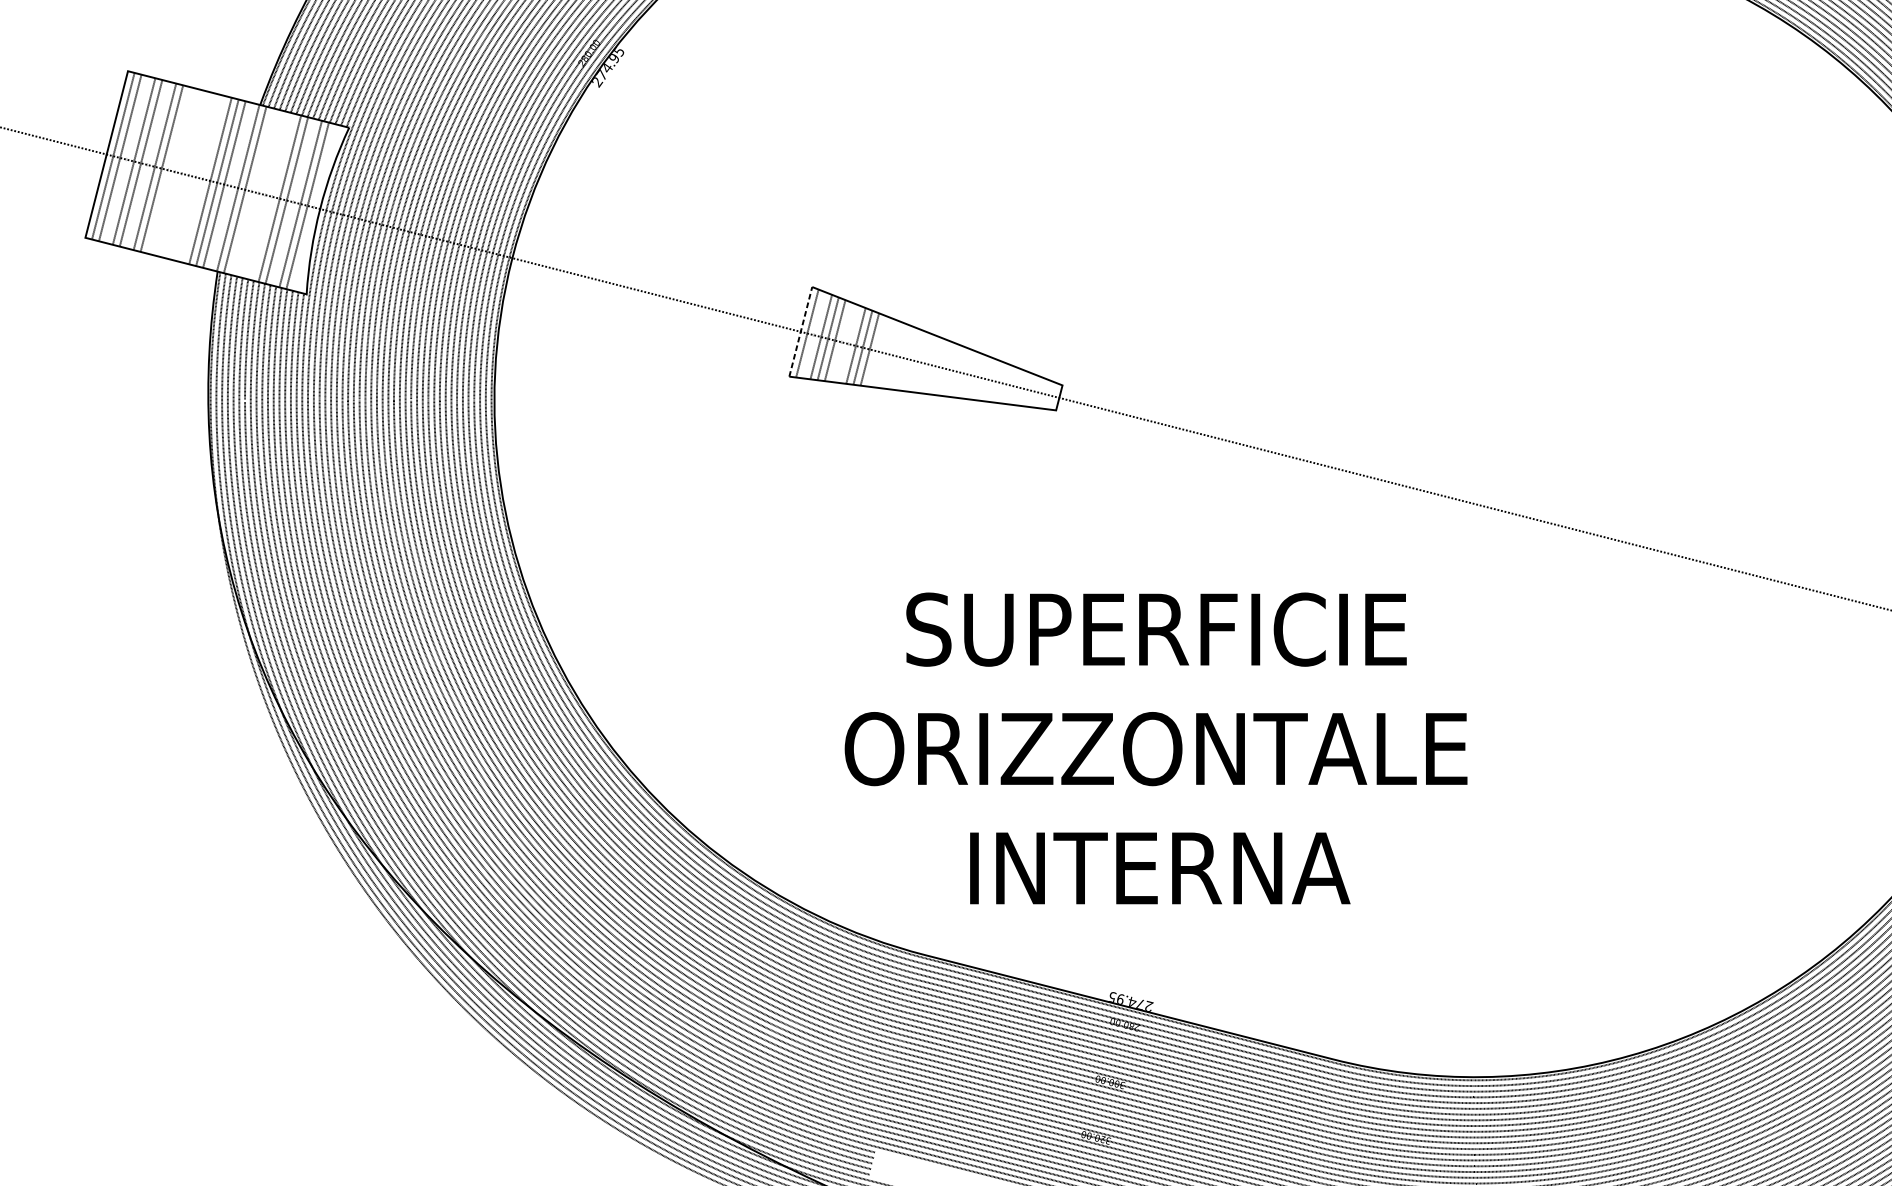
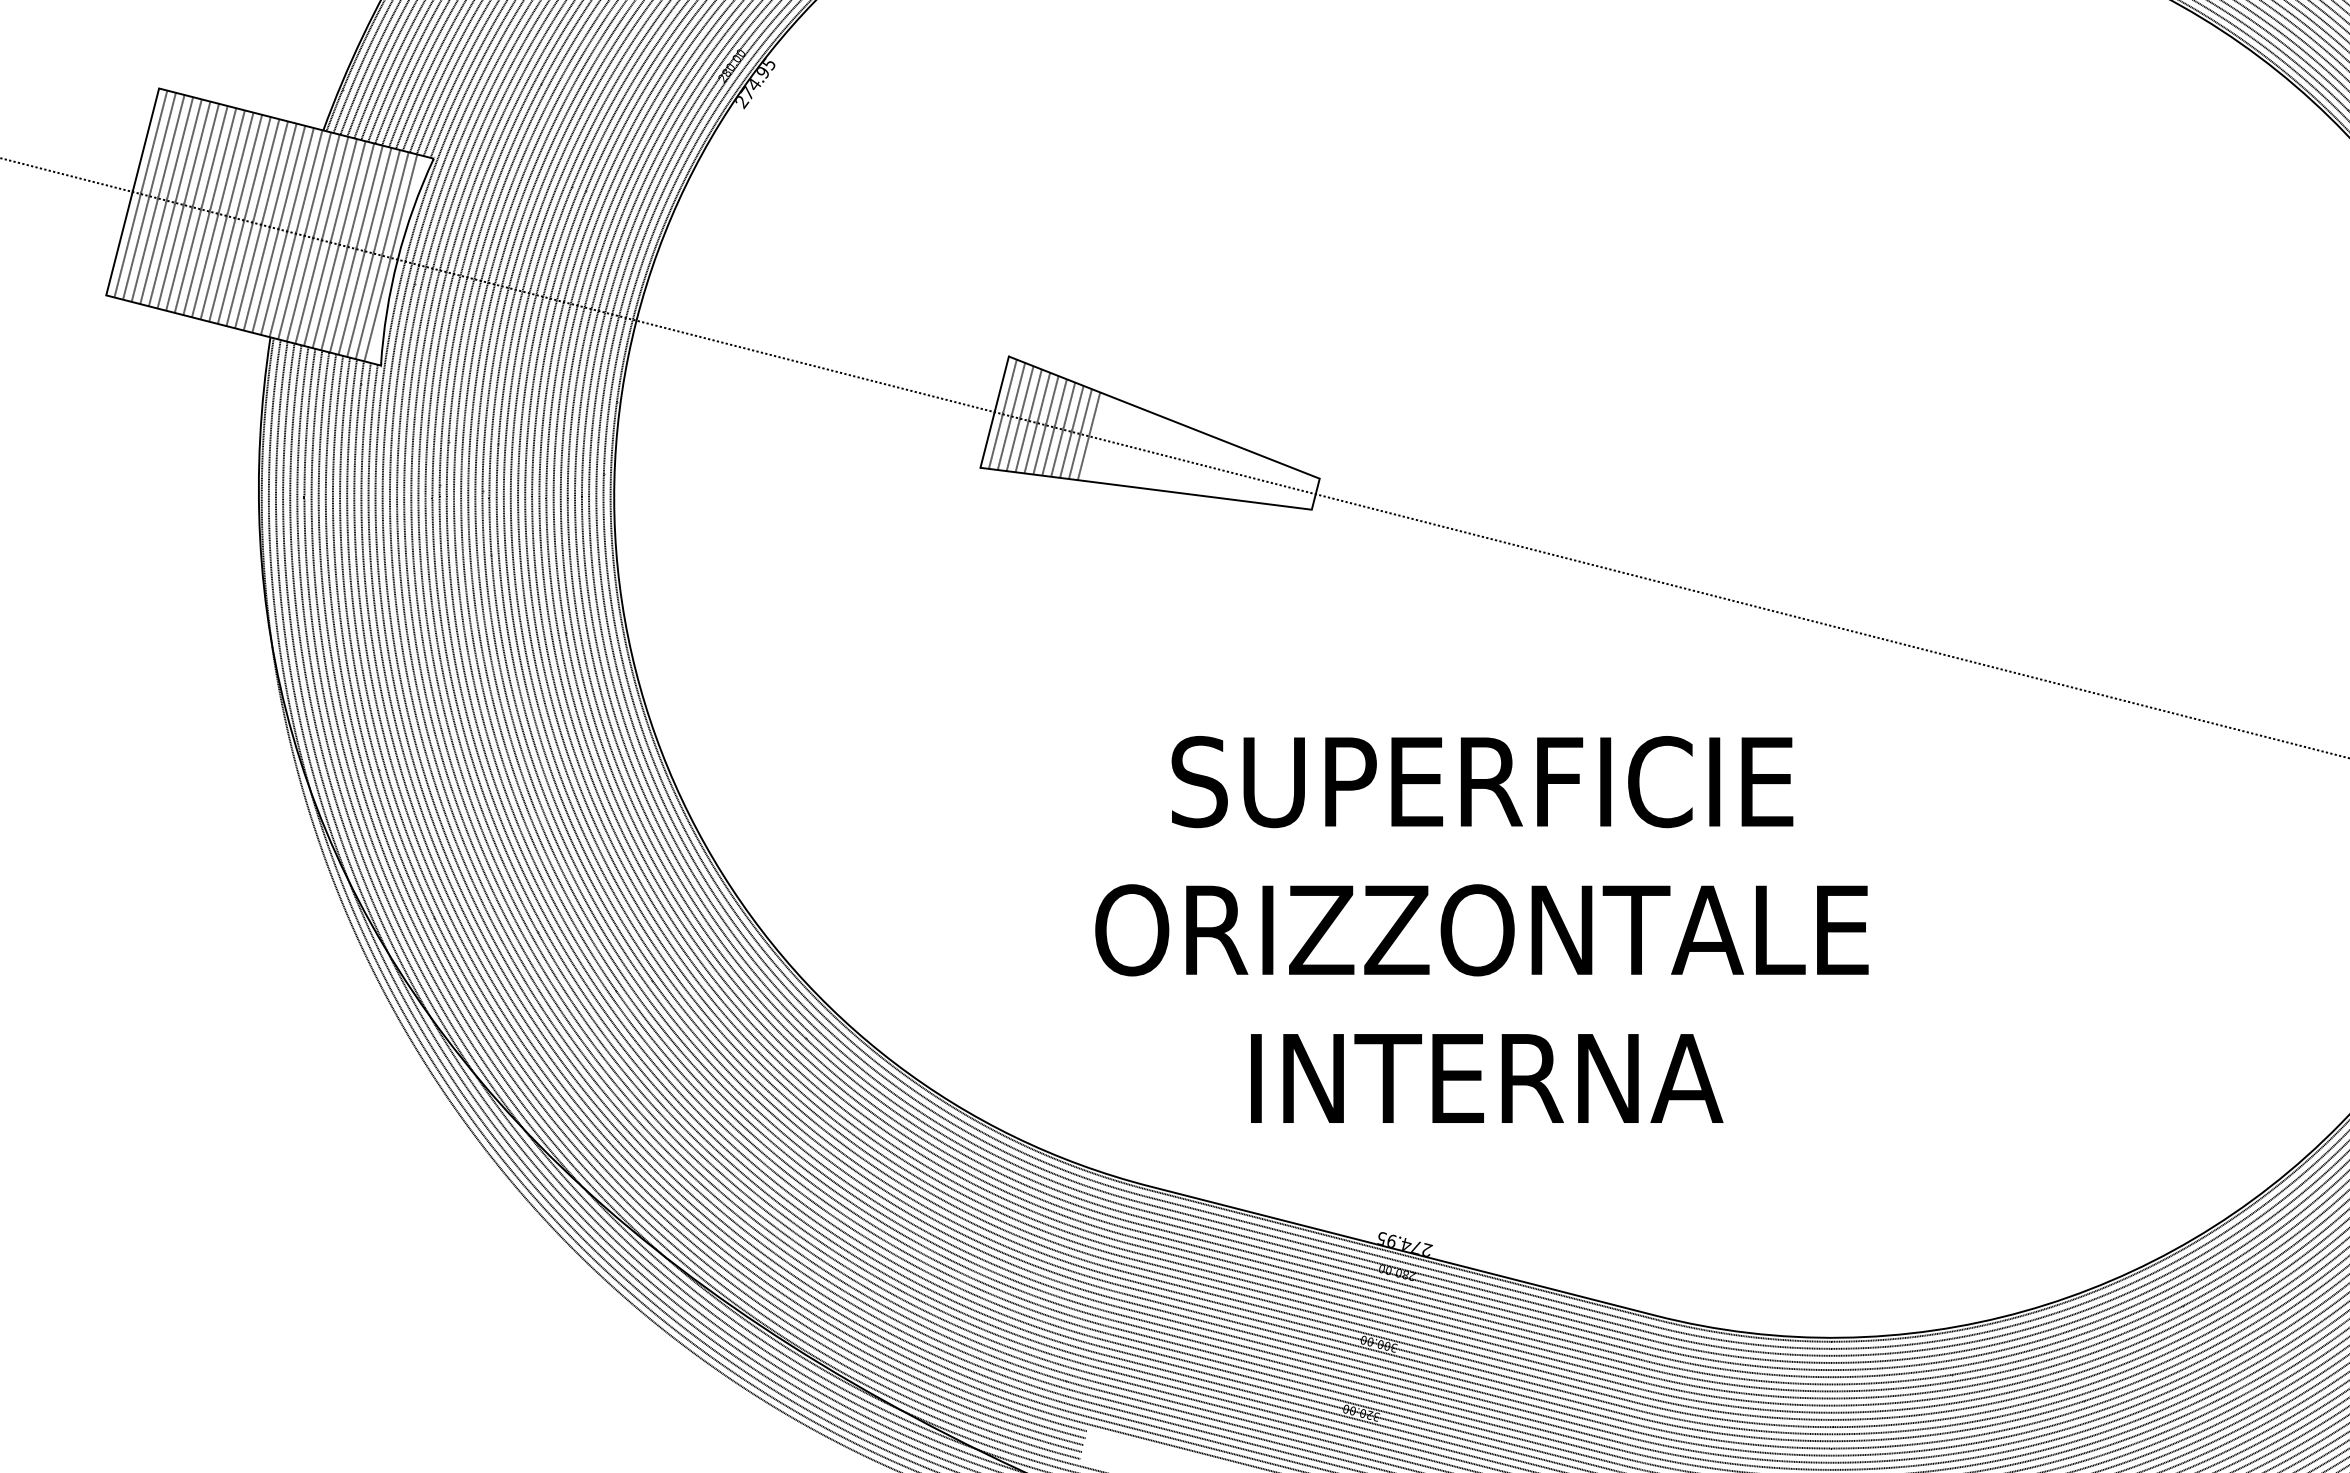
line: (126, 159) -> (157, 198), added
line: (147, 164) -> (183, 204), added
line: (168, 170) -> (209, 211), added
line: (175, 171) -> (218, 213), added
line: (182, 173) -> (226, 215), added
line: (189, 175) -> (235, 217), added
line: (195, 177) -> (243, 220), added
line: (203, 179) -> (252, 222), added
line: (230, 186) -> (286, 231), added
line: (251, 191) -> (312, 237), added
line: (258, 192) -> (321, 239), added
line: (266, 195) -> (330, 242), added
line: (272, 196) -> (338, 244), added
line: (293, 201) -> (364, 250), added
line: (314, 207) -> (390, 257), added
line: (800, 331) -> (994, 411), dashed -> solid
line: (814, 335) -> (1011, 416), added
line: (841, 342) -> (1045, 425), added
line: (848, 344) -> (1054, 427), added
line: (876, 351) -> (1088, 436), added
text: (1155, 748) -> (1481, 929), moved

